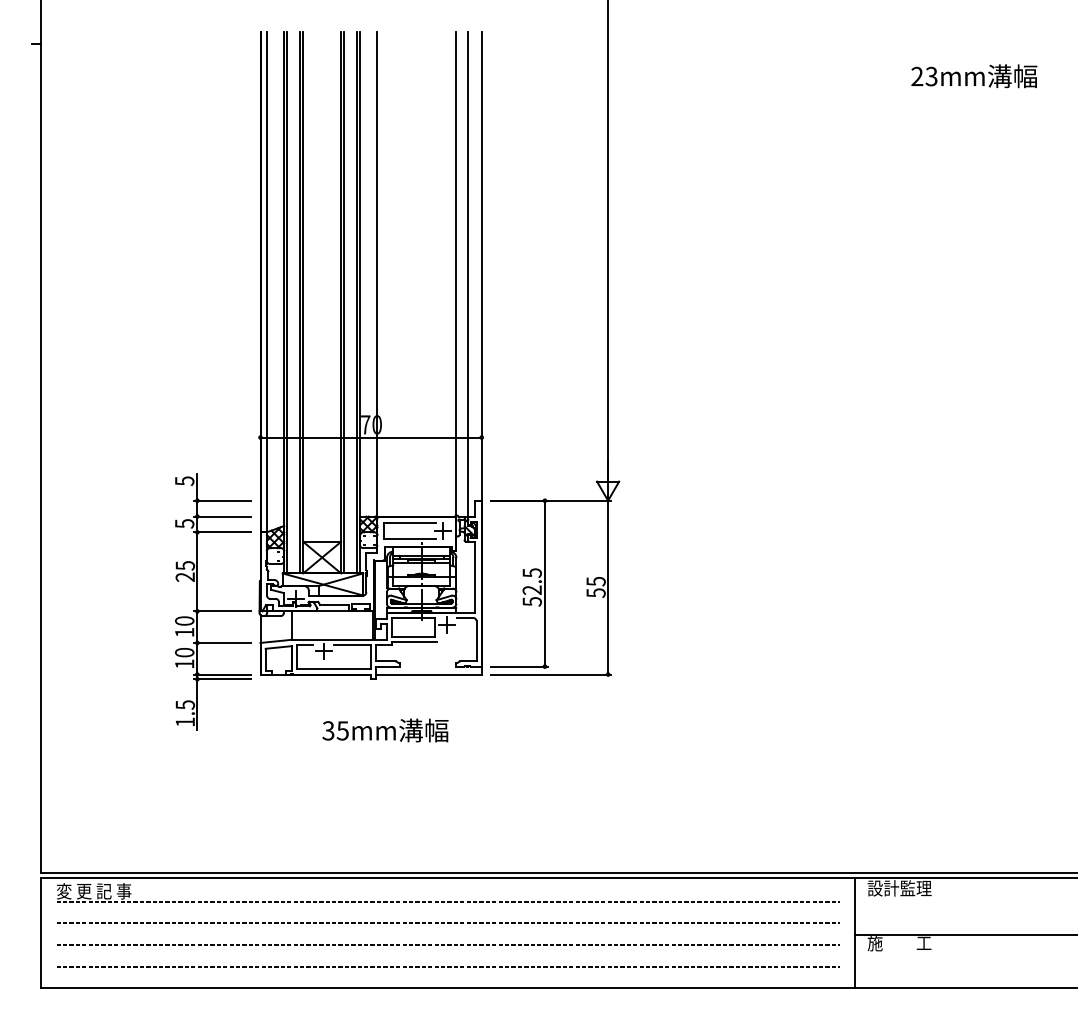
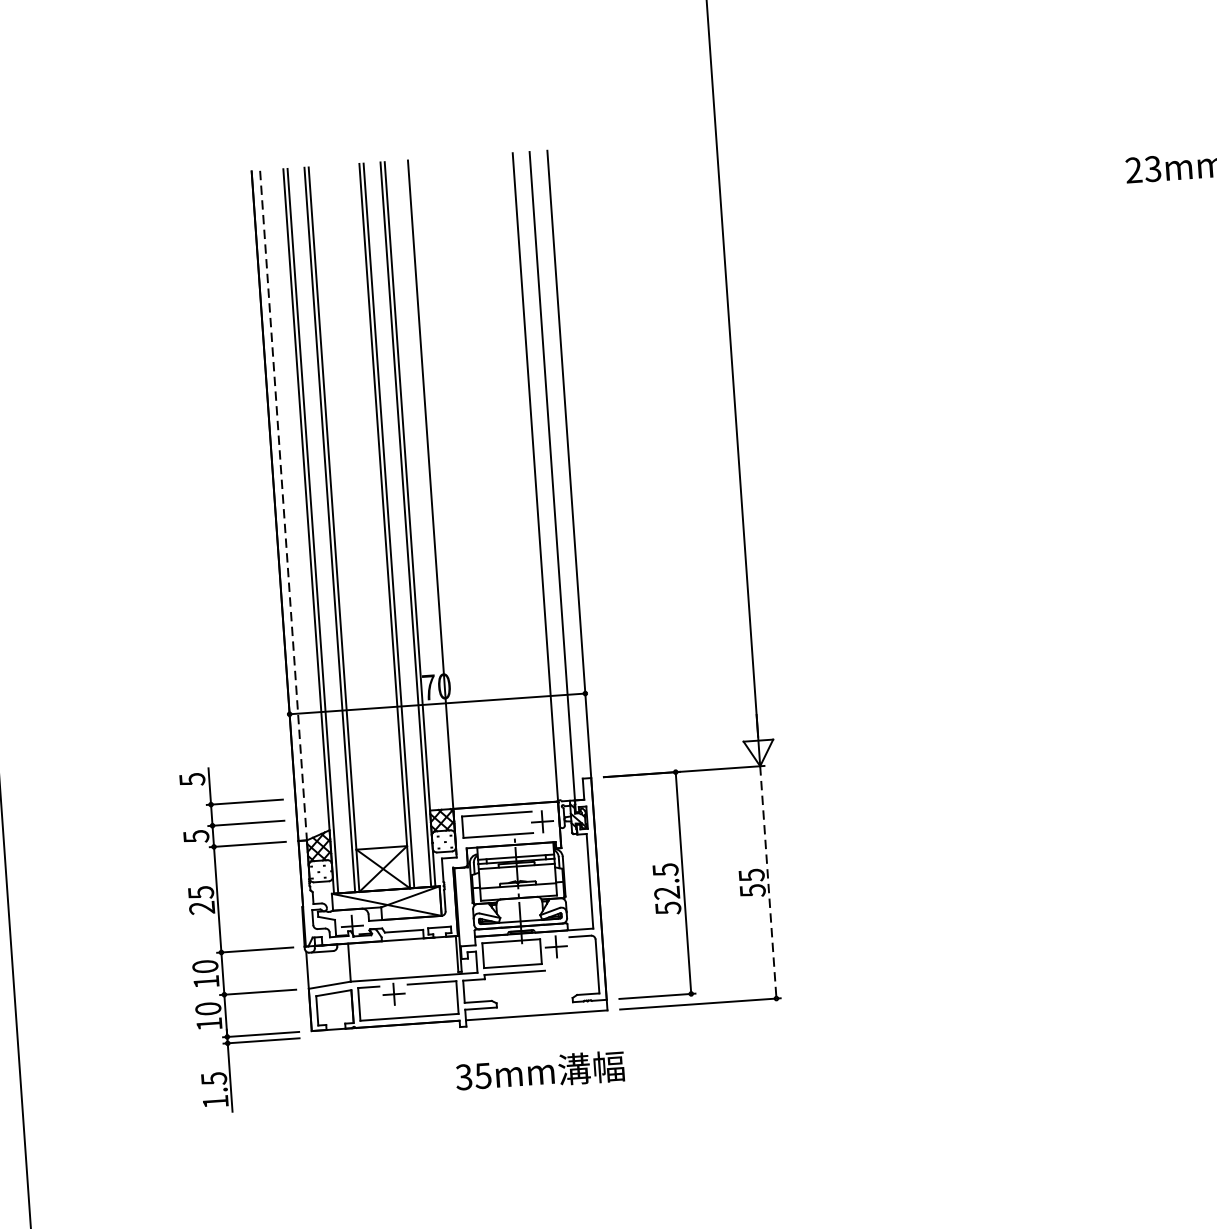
line: (266, 282) -> (283, 506), solid -> dashed
line: (608, 587) -> (768, 882), solid -> dashed
text: (385, 730) -> (540, 1071), moved

